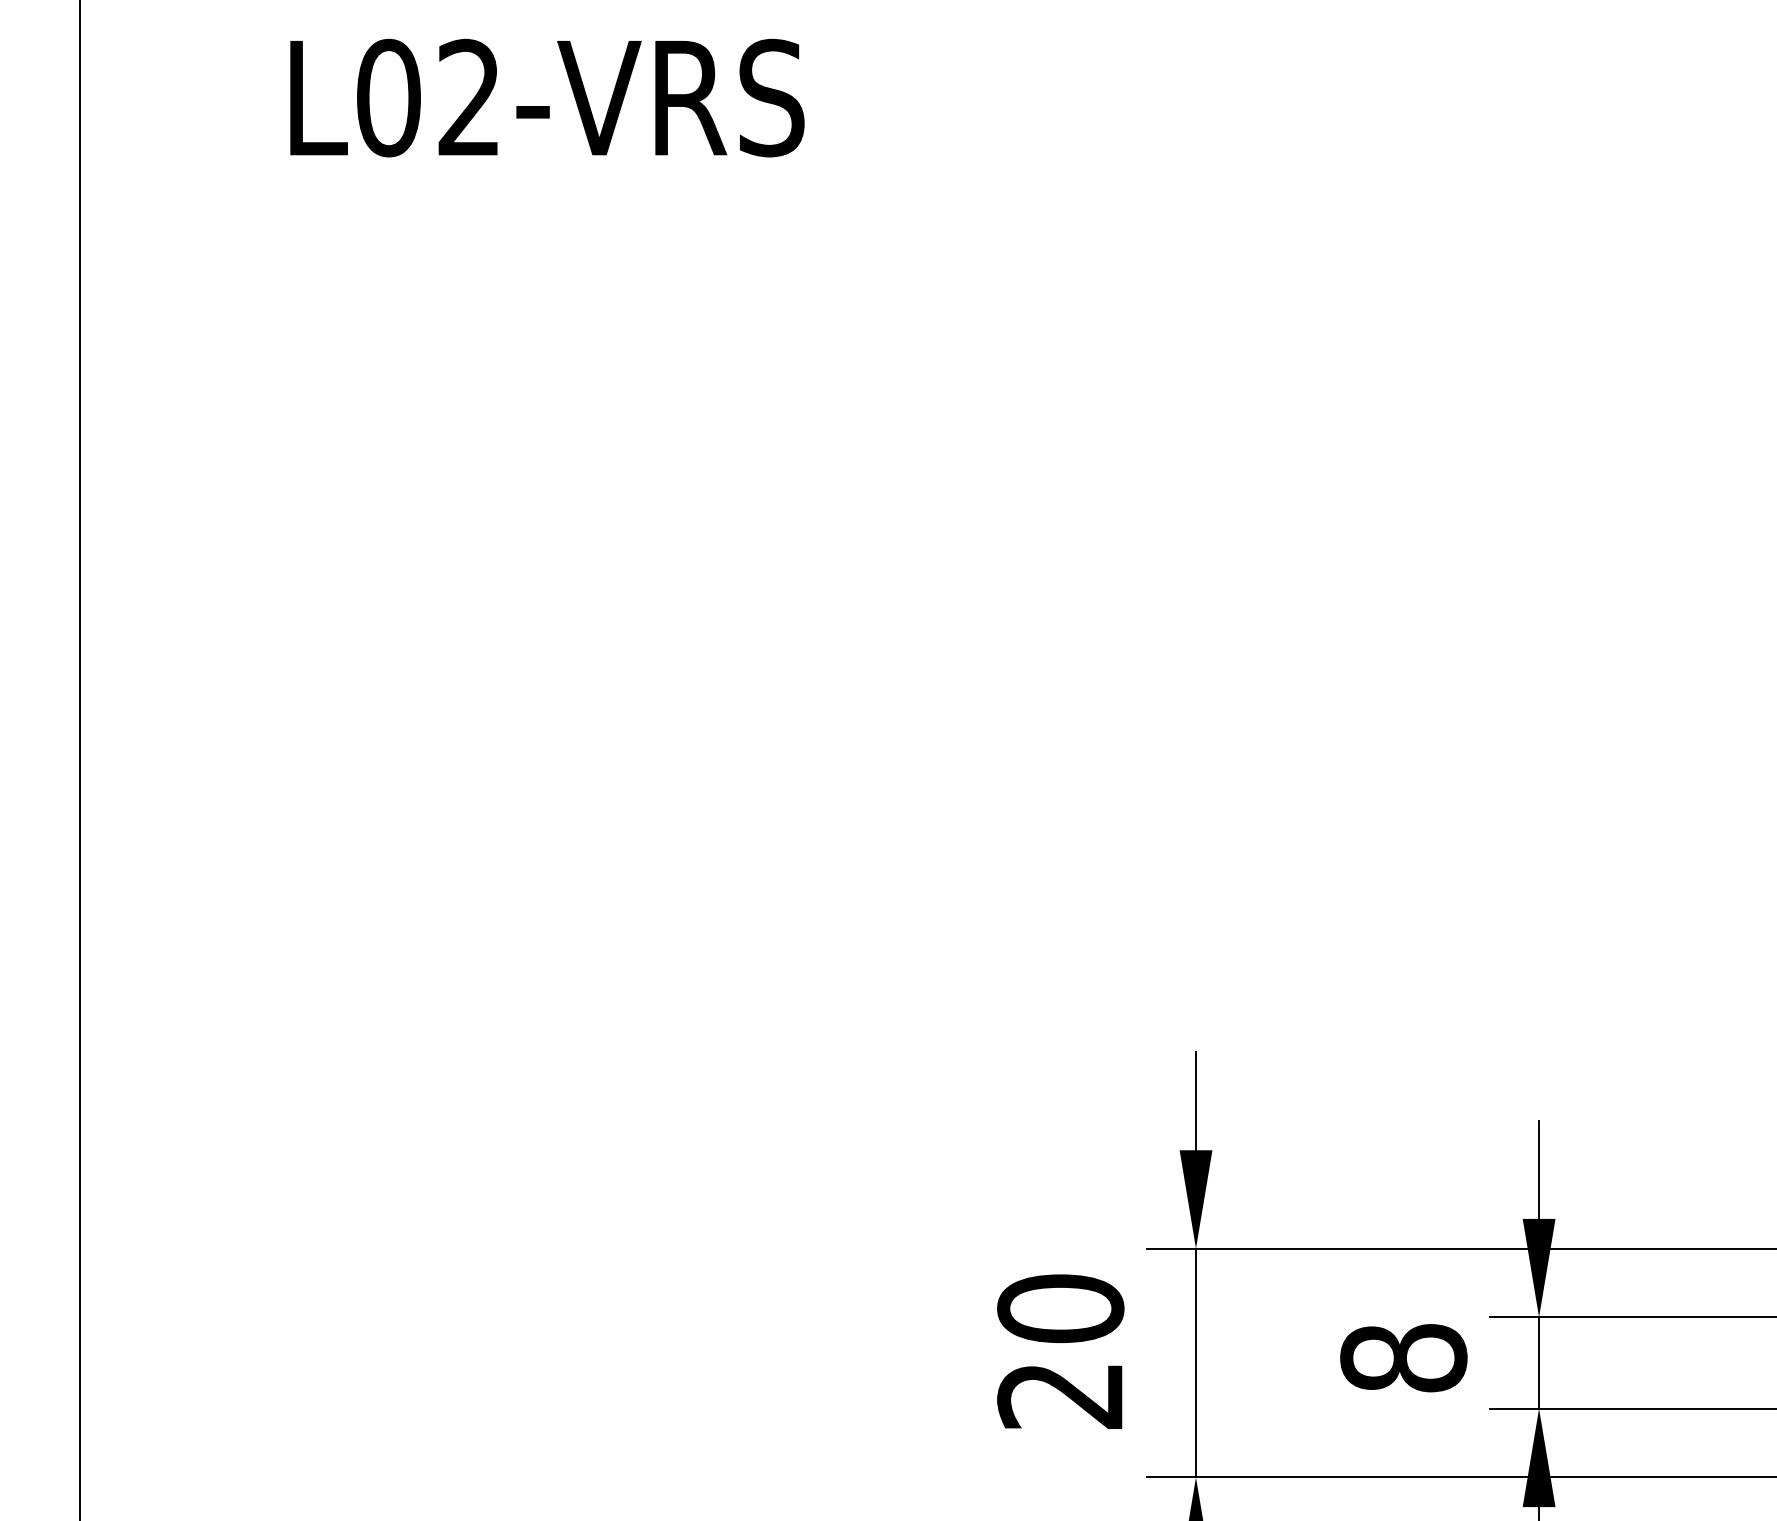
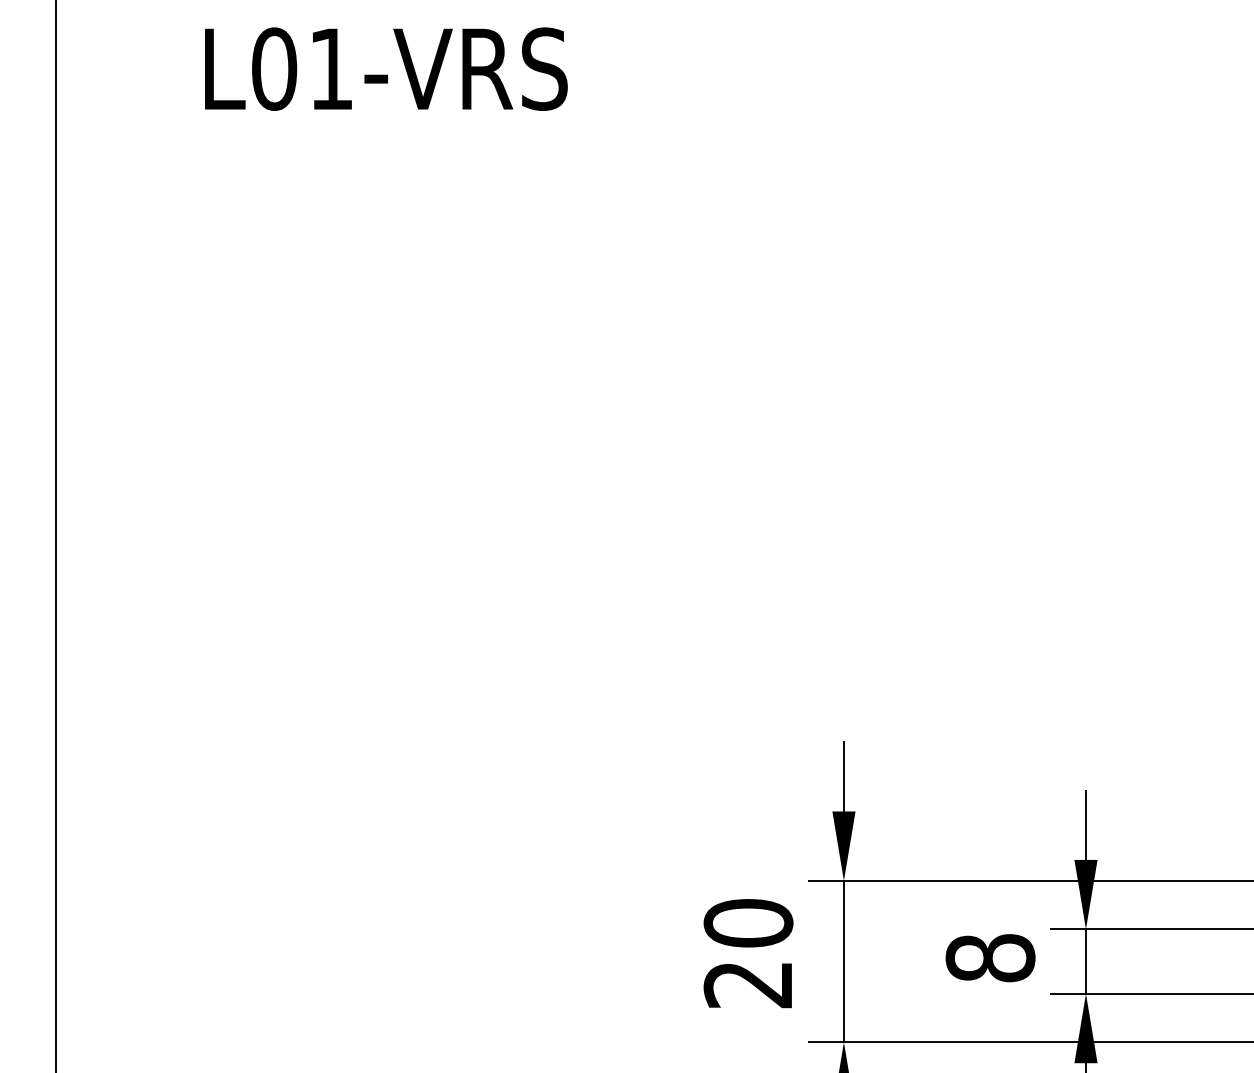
text: (468, 96) -> (330, 68), L02-VRS -> L01-VRS

